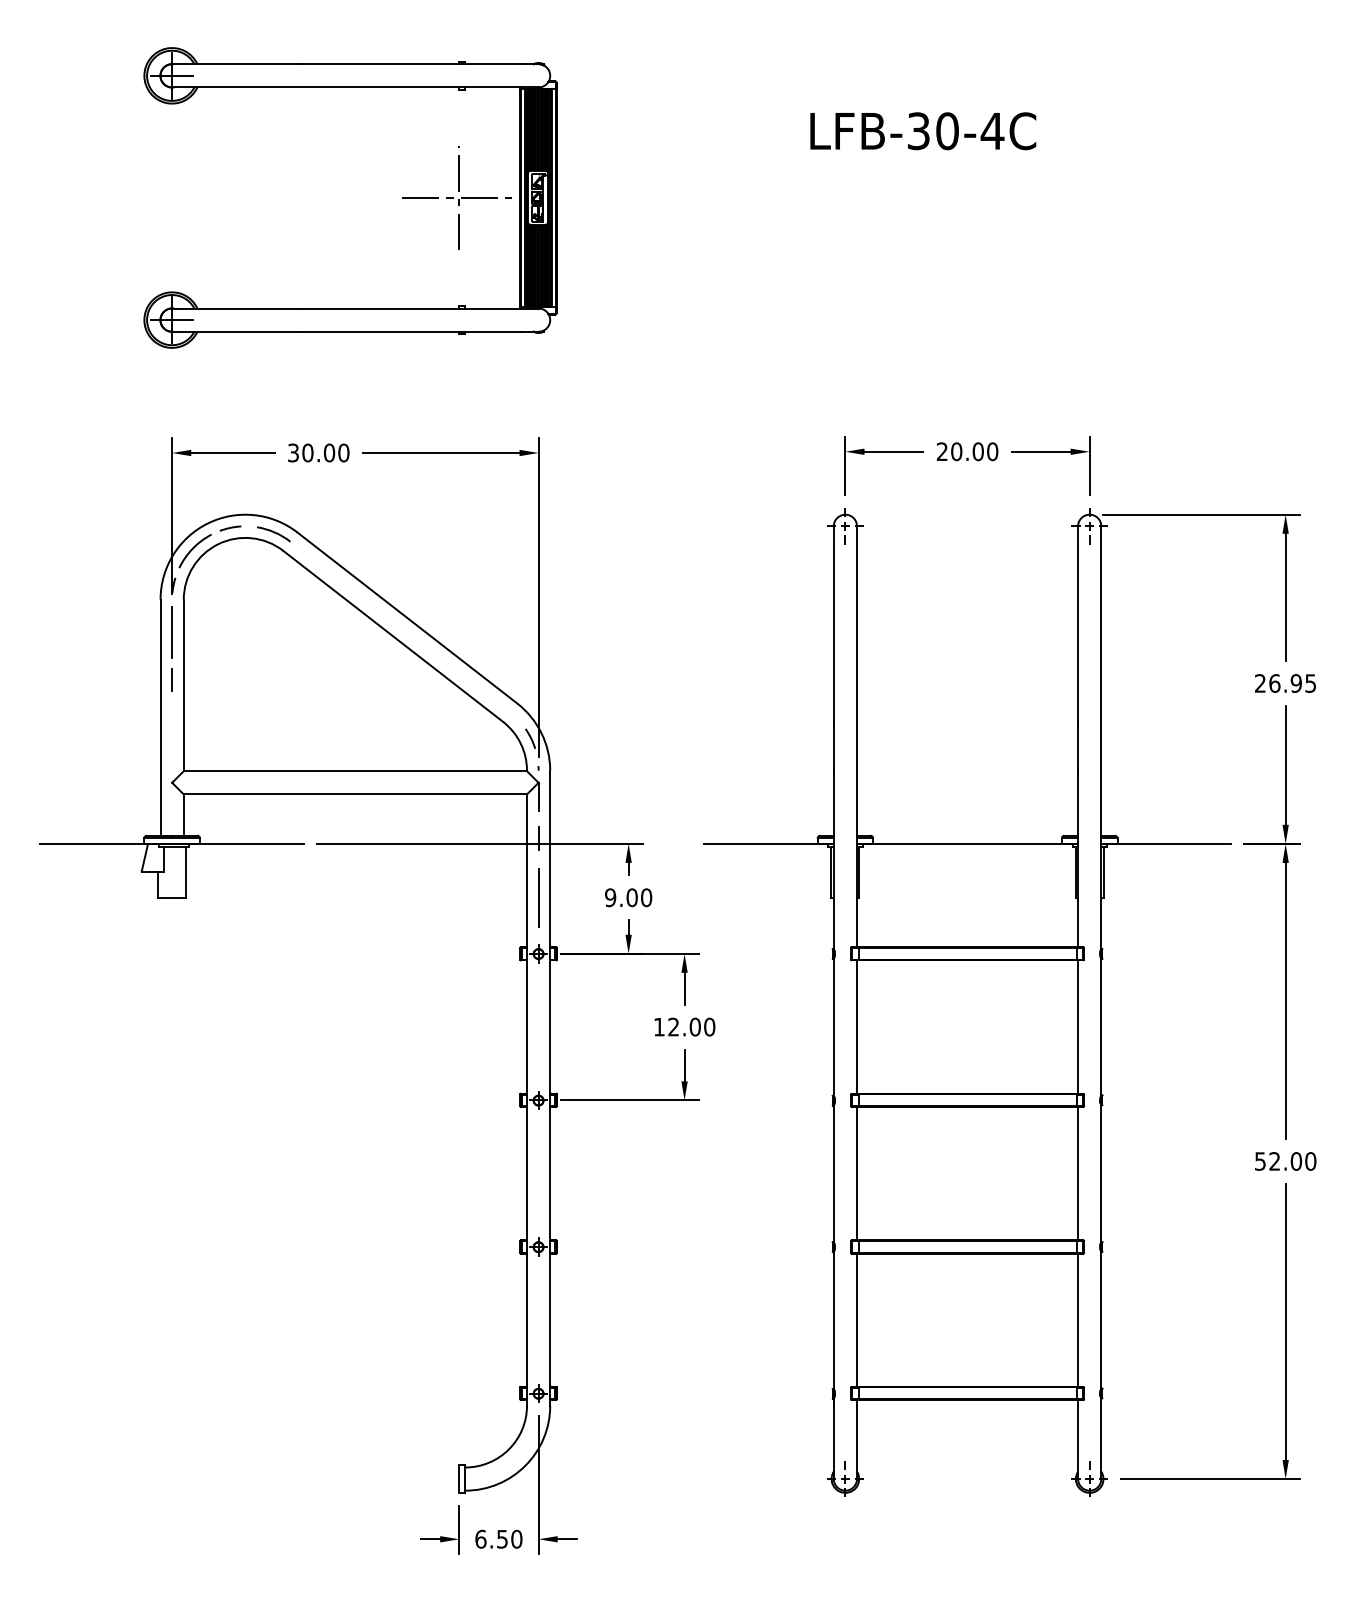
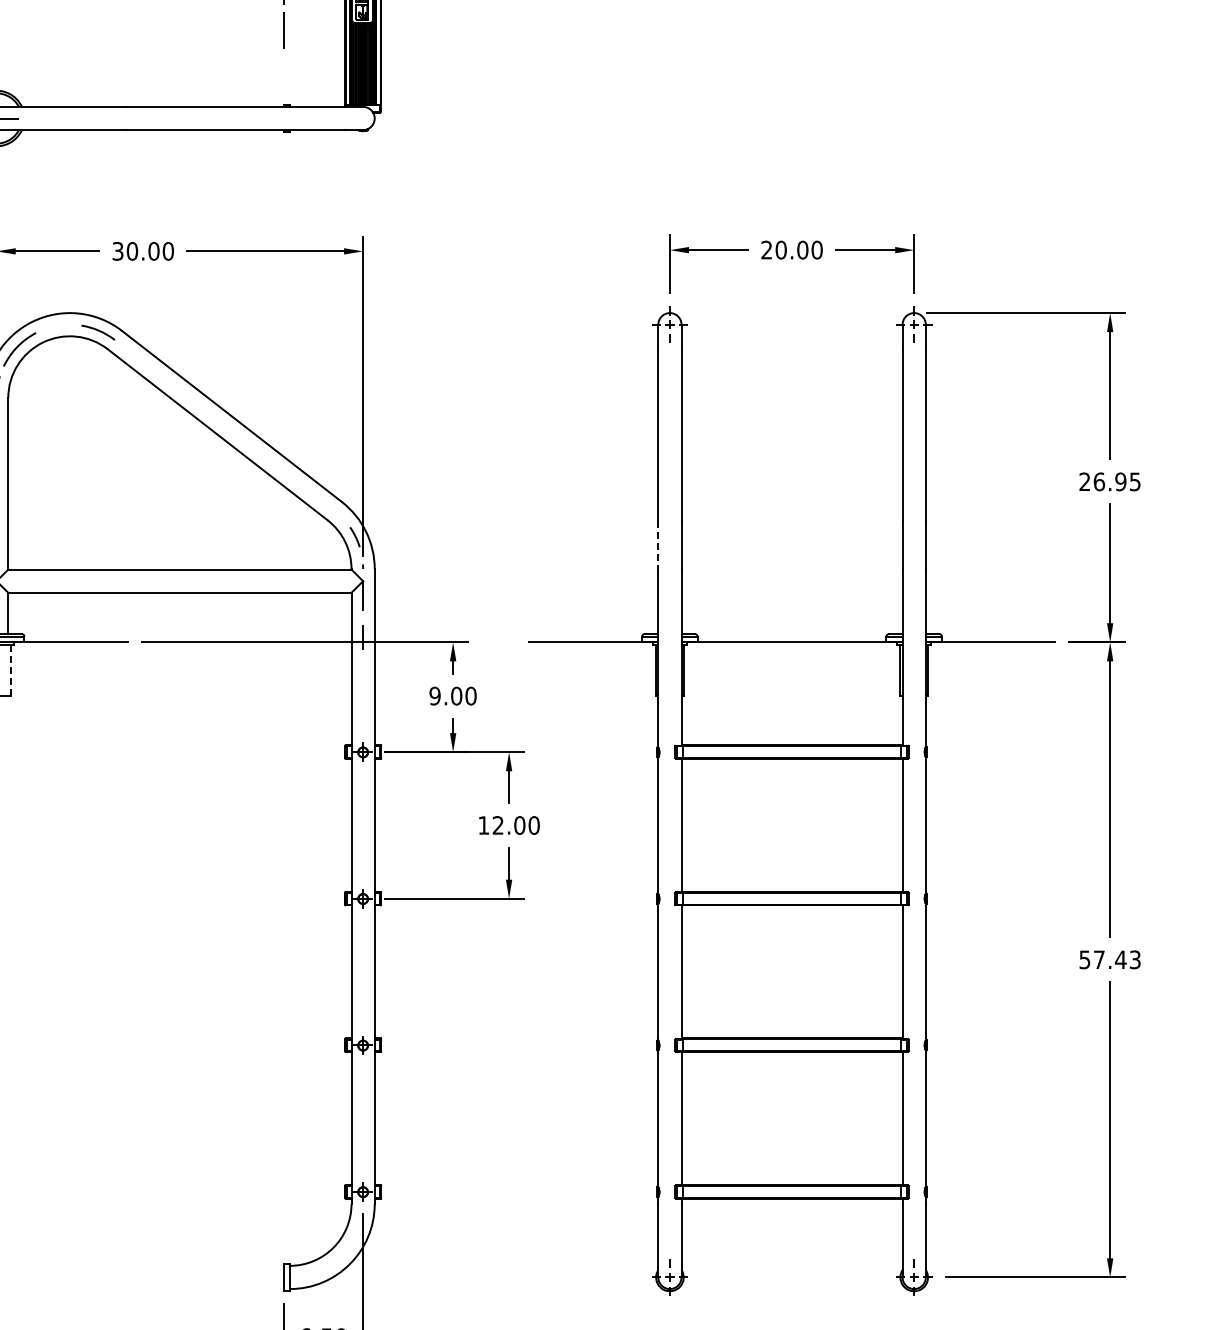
line: (230, 528) -> (55, 326), removed
line: (833, 746) -> (658, 544), solid -> dashed
line: (186, 872) -> (11, 670), solid -> dashed
line: (538, 897) -> (363, 695), removed
text: (1292, 1161) -> (1117, 959), 52.00 -> 57.43

